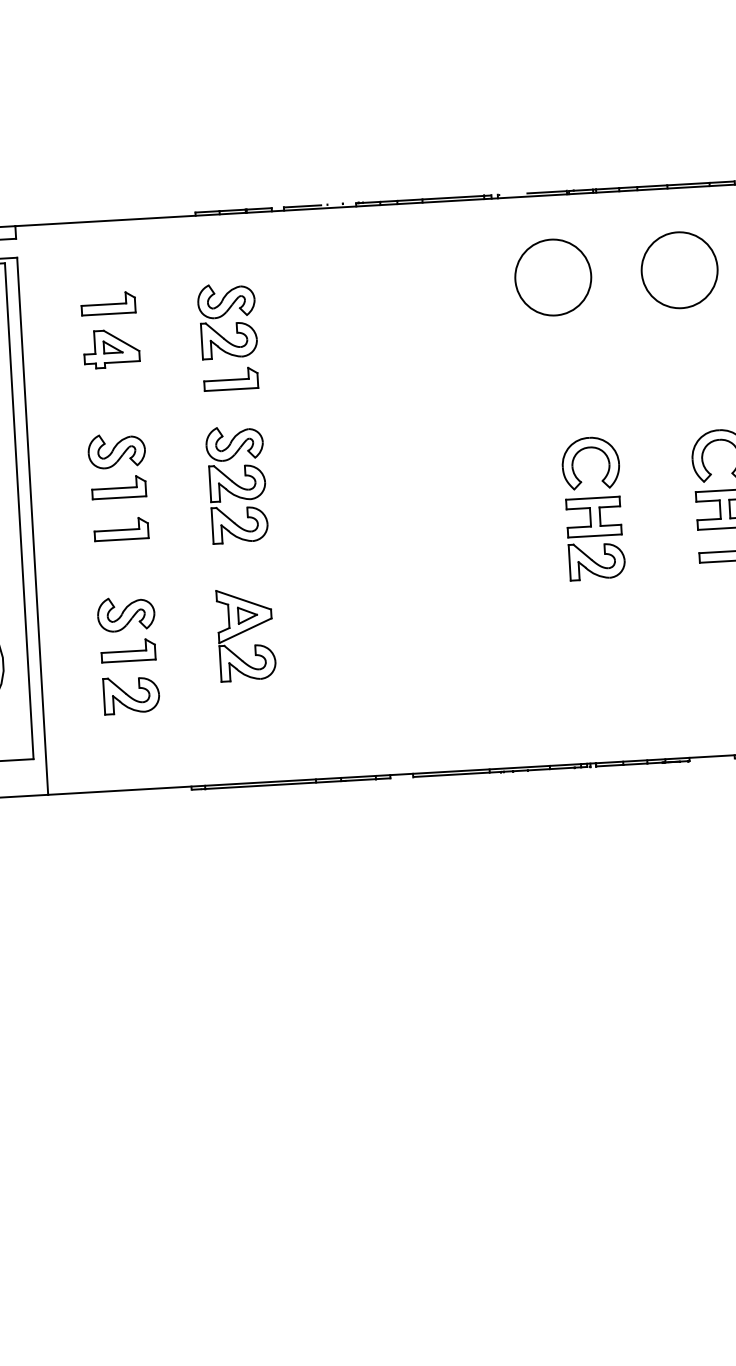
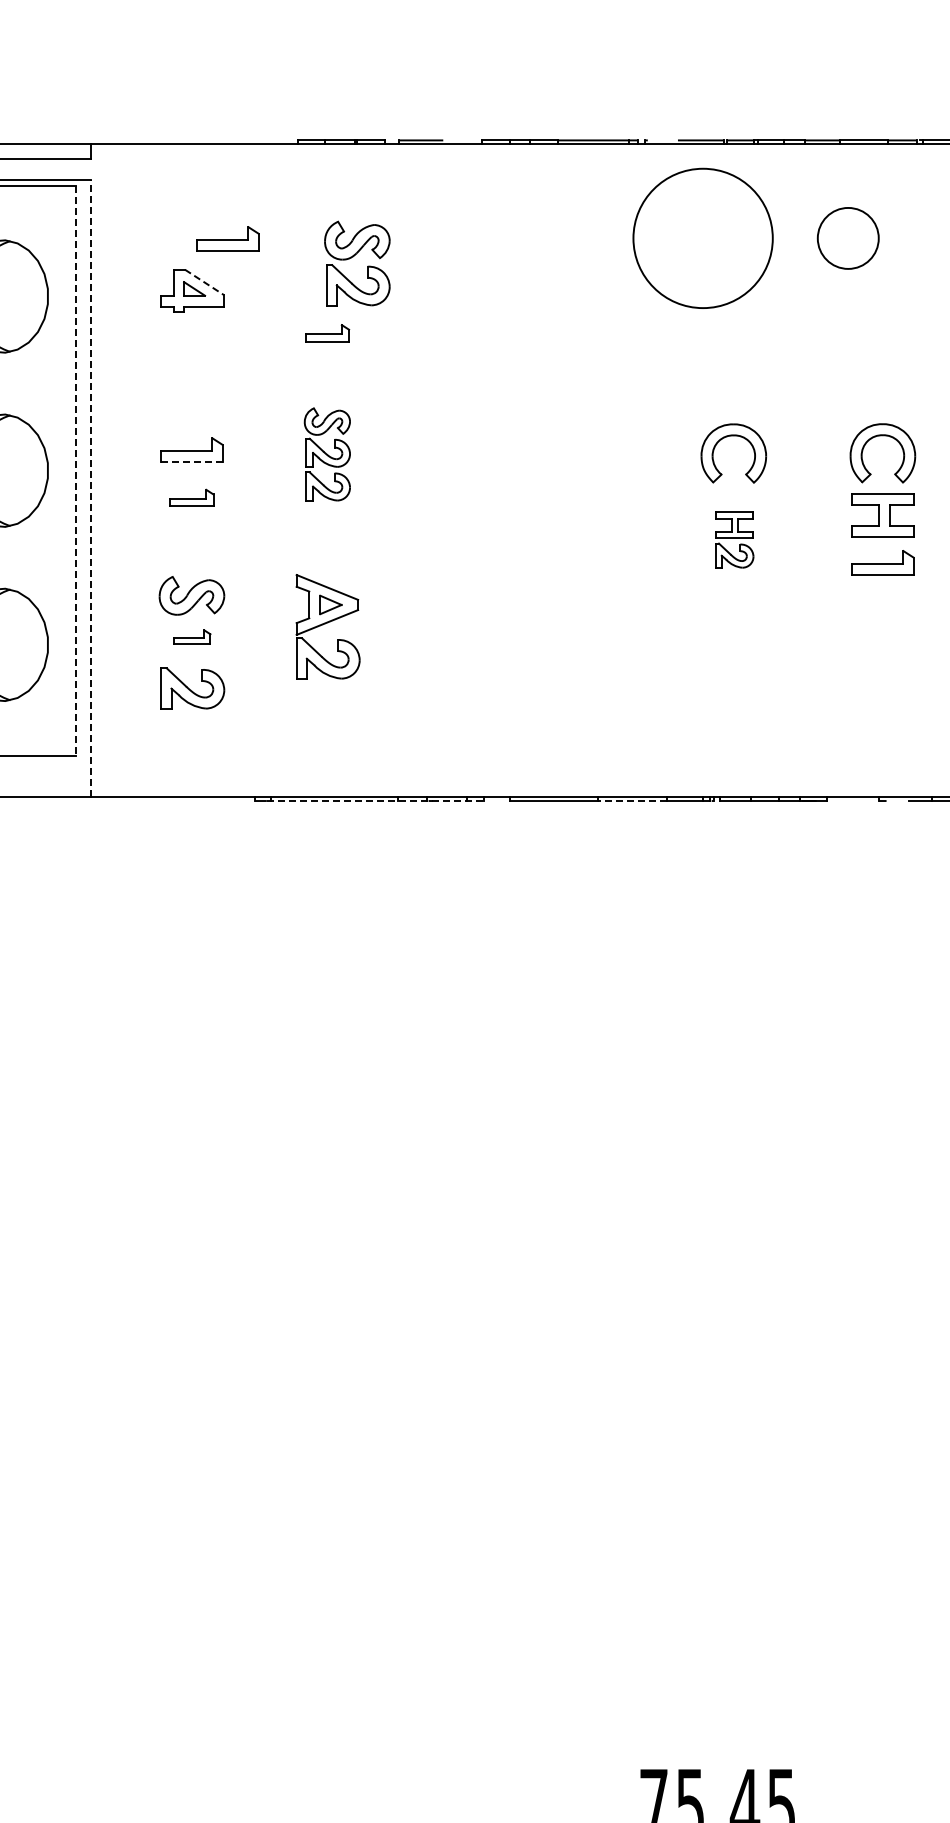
circle: (678, 270) -> (847, 238), size x0.7
circle: (552, 277) -> (702, 238), size x1.6
part: (107, 303) -> (227, 238), moved
part: (223, 315) -> (353, 257), moved
line: (122, 340) -> (205, 282), solid -> dashed
part: (231, 378) -> (327, 332), size x0.7
part: (116, 451) -> (191, 408), removed
part: (237, 484) -> (327, 454), size x0.7
line: (119, 497) -> (192, 461), solid -> dashed
line: (19, 511) -> (76, 470), solid -> dashed
line: (32, 525) -> (90, 488), solid -> dashed
part: (120, 528) -> (191, 497), size x0.7
part: (595, 538) -> (734, 540), size x0.6
part: (127, 649) -> (191, 636), size x0.6
line: (520, 771) -> (632, 801), solid -> dashed
line: (296, 784) -> (375, 801), solid -> dashed

